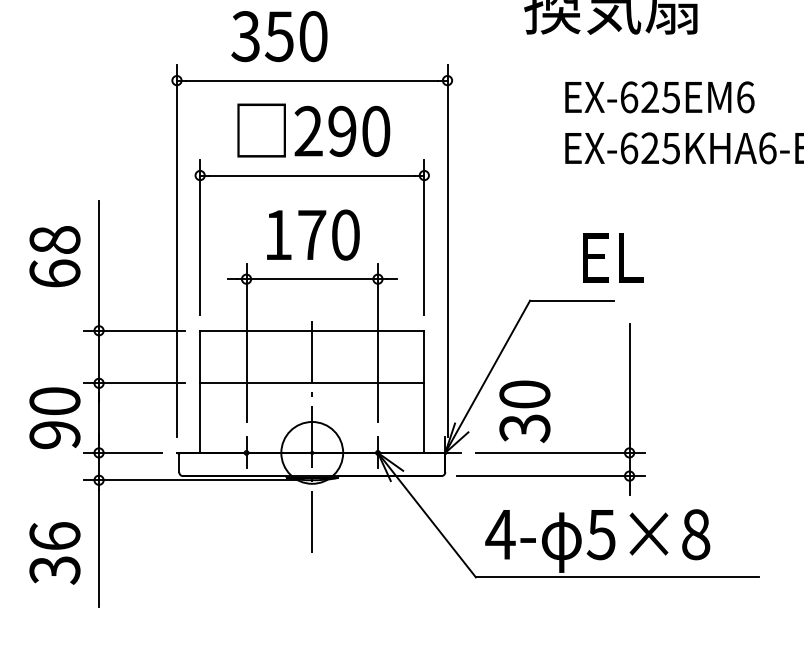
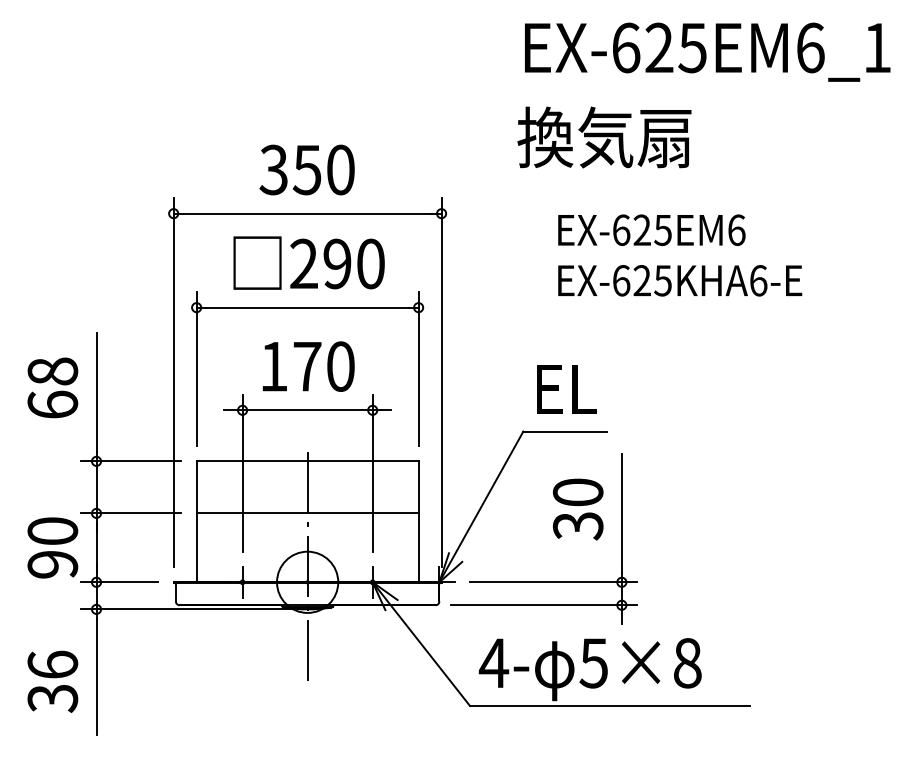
text: (278, 36) -> (306, 169), moved
text: (613, 258) -> (566, 389), moved
text: (525, 411) -> (578, 509), moved

